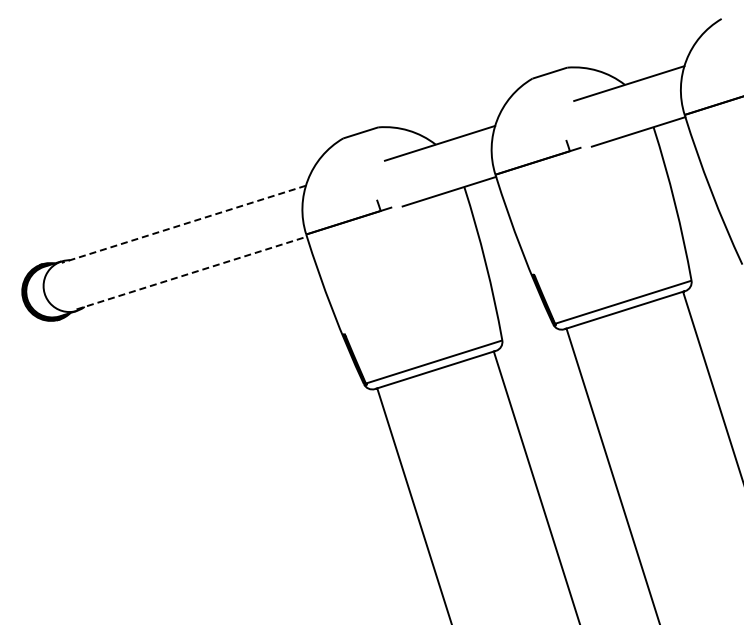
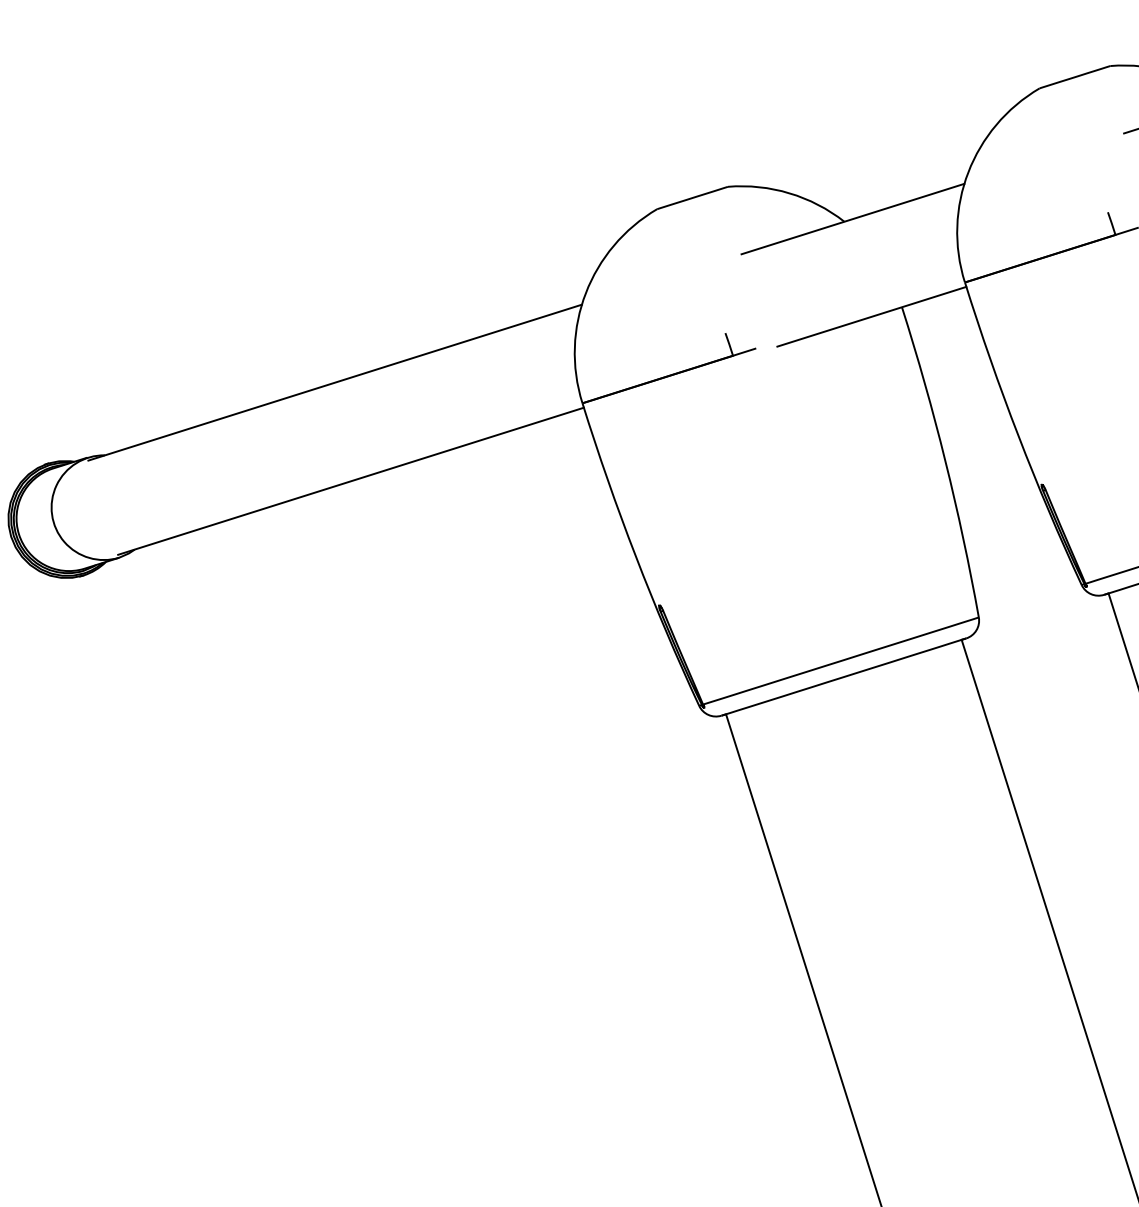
line: (183, 224) -> (334, 383), dashed -> solid
line: (191, 273) -> (350, 482), dashed -> solid

